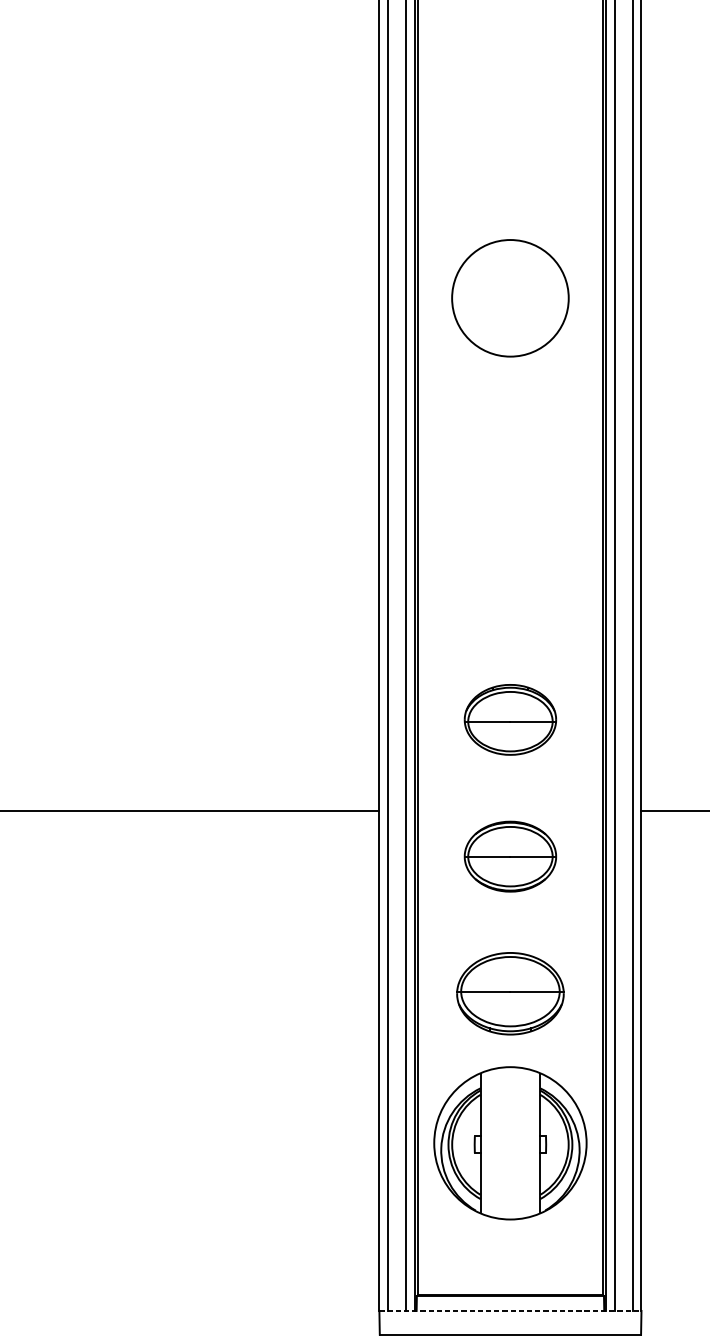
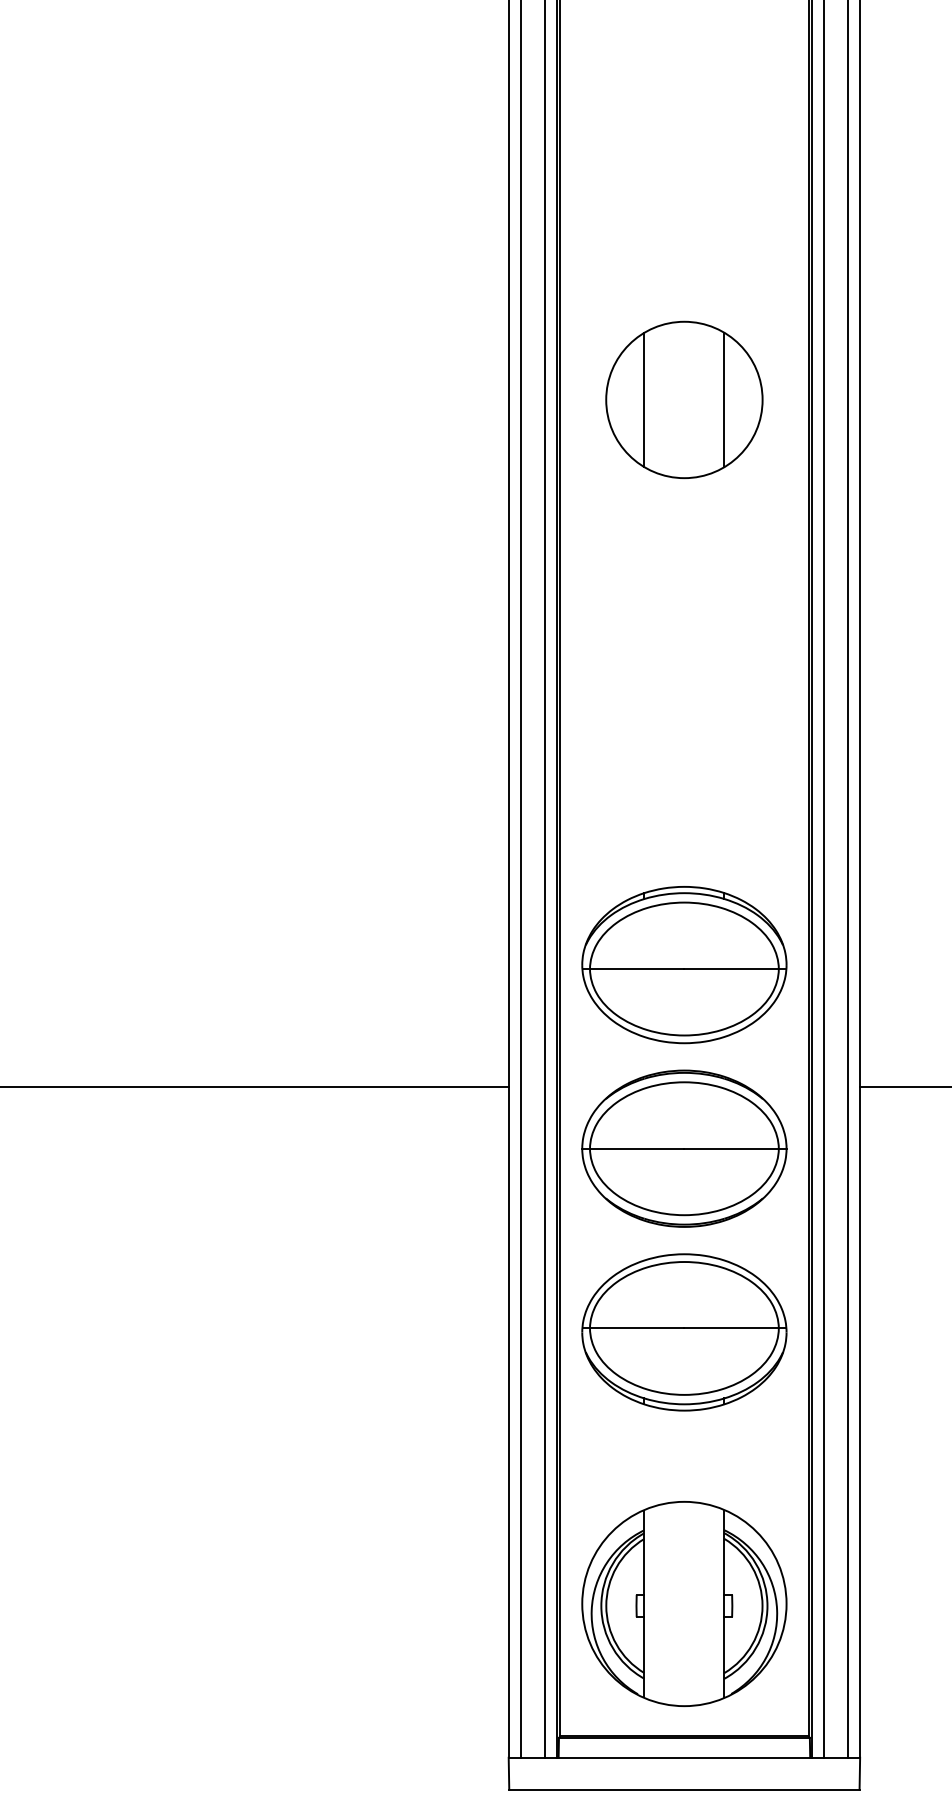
line: (480, 297) -> (644, 399), added
line: (540, 298) -> (724, 400), added
part: (510, 720) -> (684, 965), size x1.67
part: (510, 856) -> (684, 1148), size x1.67
part: (510, 993) -> (684, 1332), size x1.43
part: (510, 1142) -> (684, 1603), moved
line: (510, 1310) -> (684, 1757), dashed -> solid

